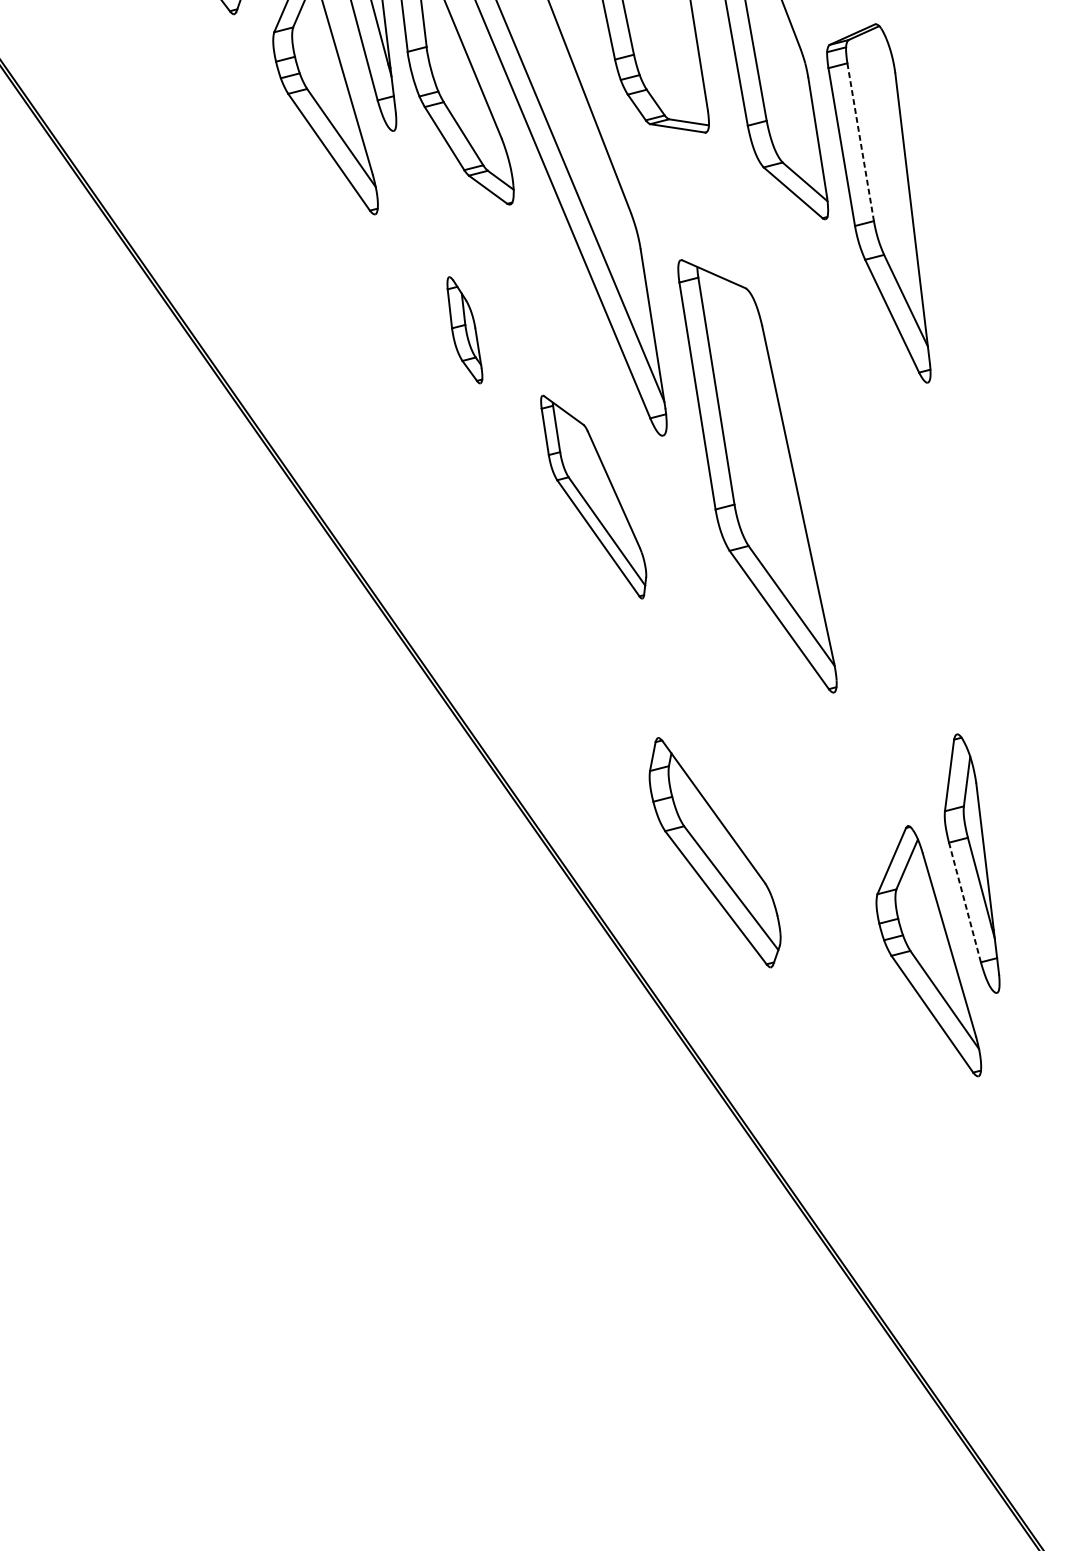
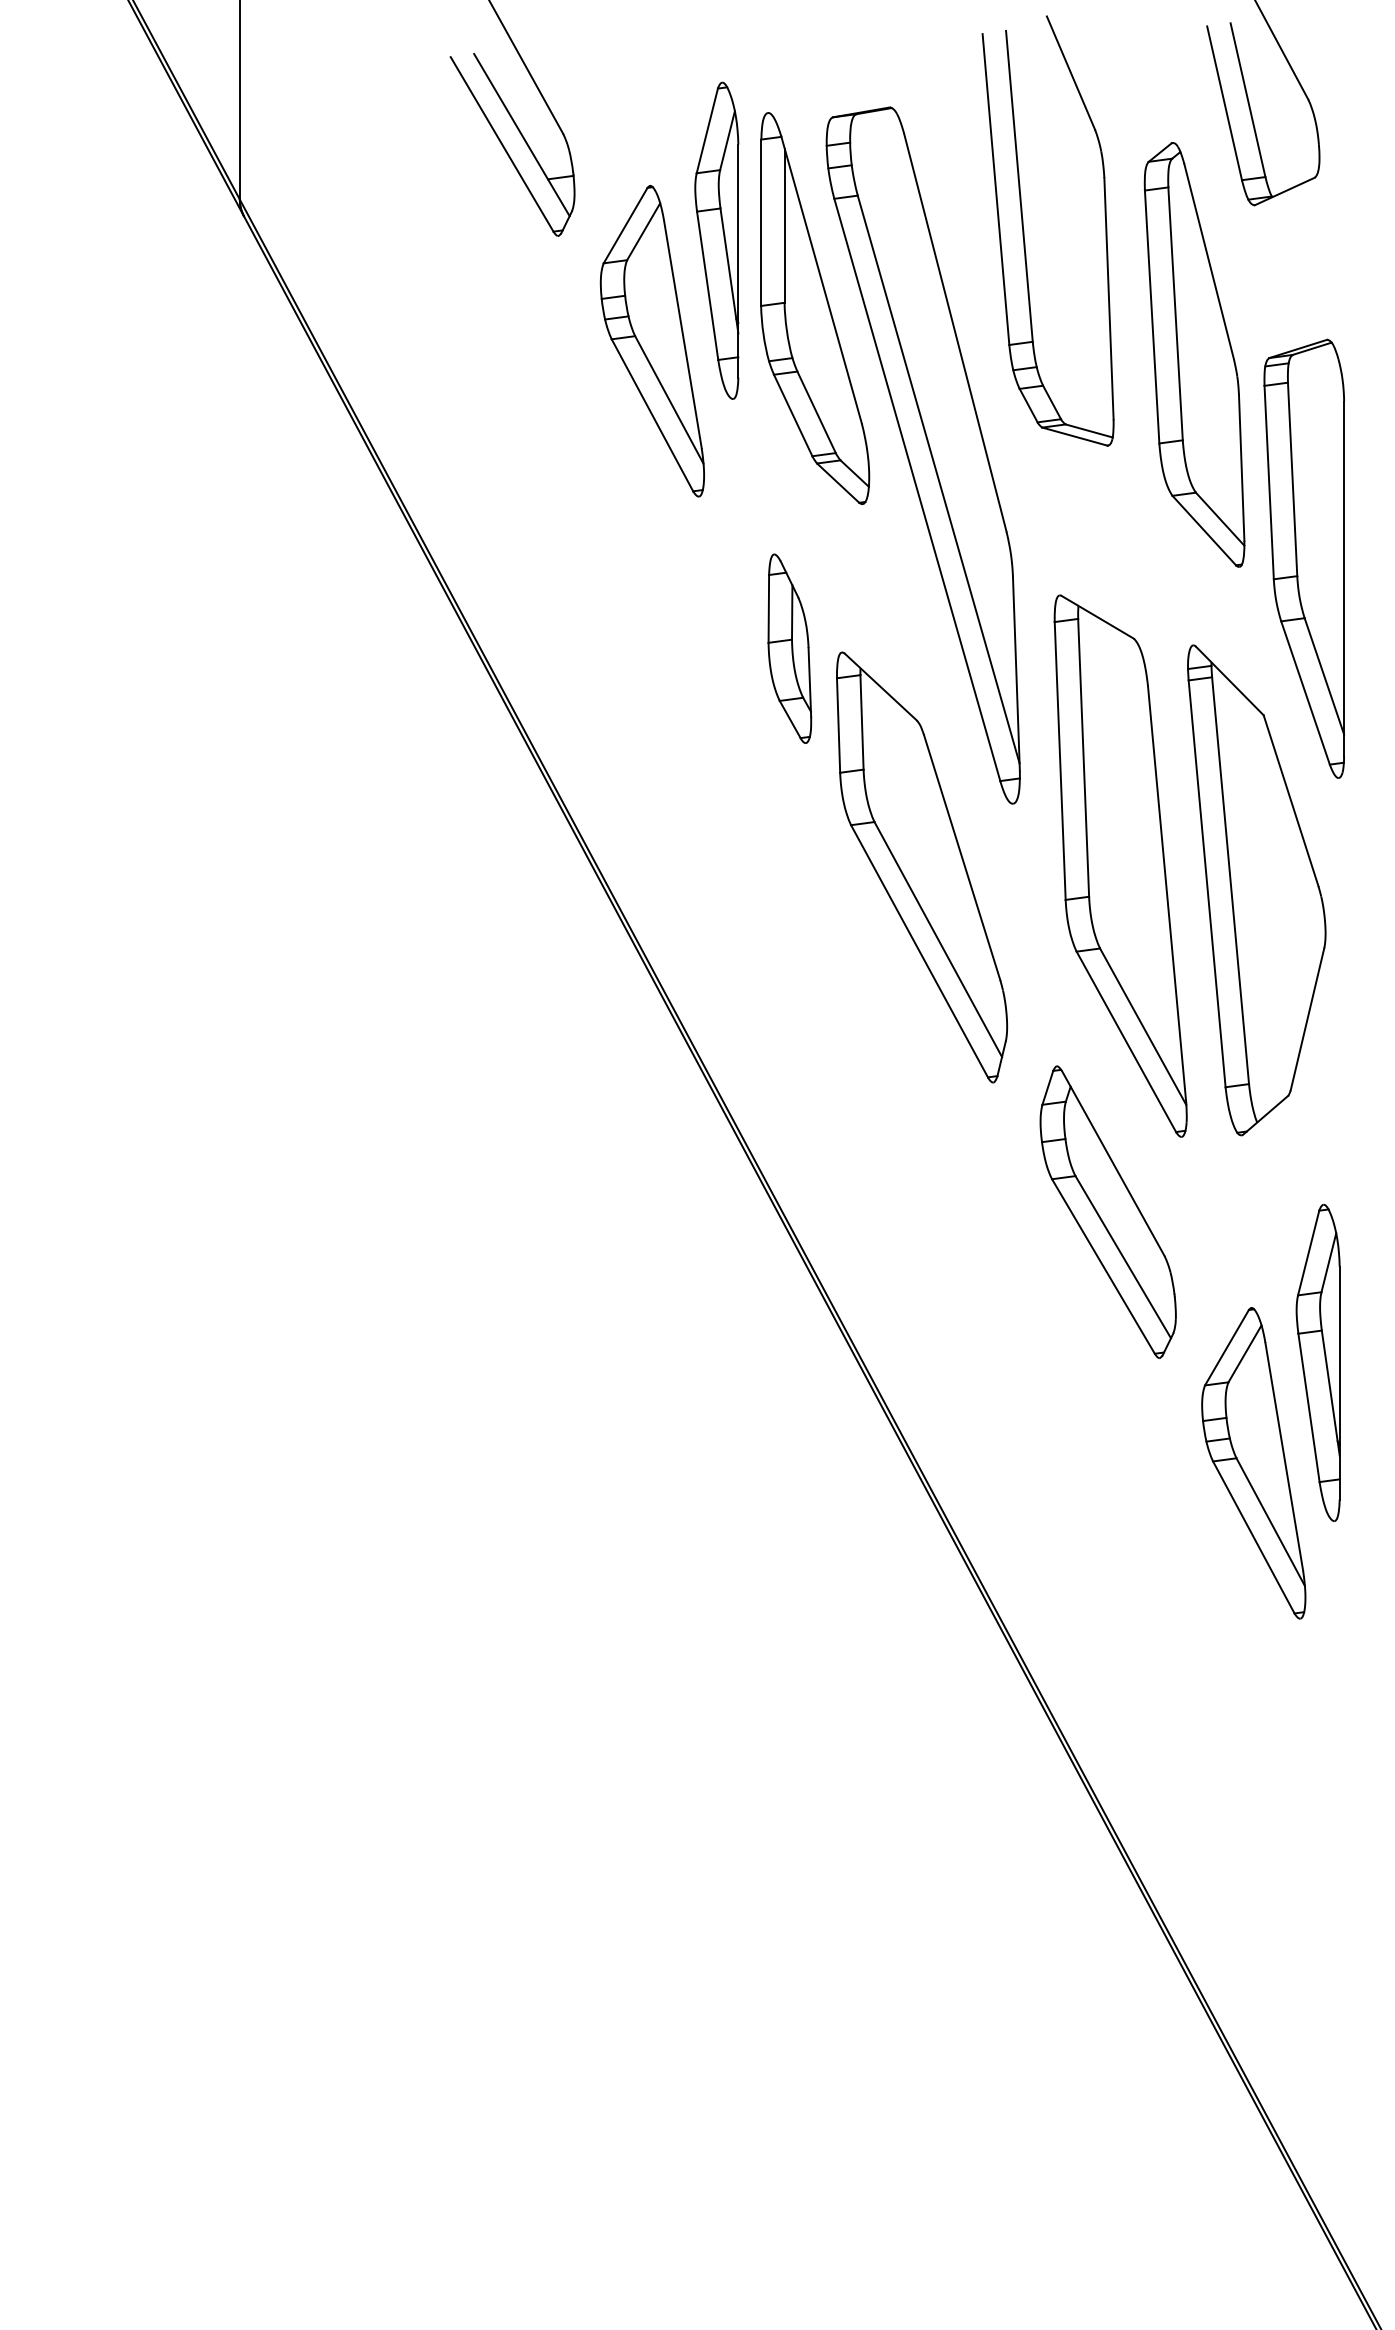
line: (860, 142) -> (1292, 479), dashed -> solid
part: (464, 330) -> (789, 648), size x1.43
part: (871, 483) -> (1256, 890), added
part: (594, 496) -> (922, 867), size x1.67
part: (713, 852) -> (1107, 1211), moved
line: (965, 902) -> (1309, 1407), dashed -> solid

